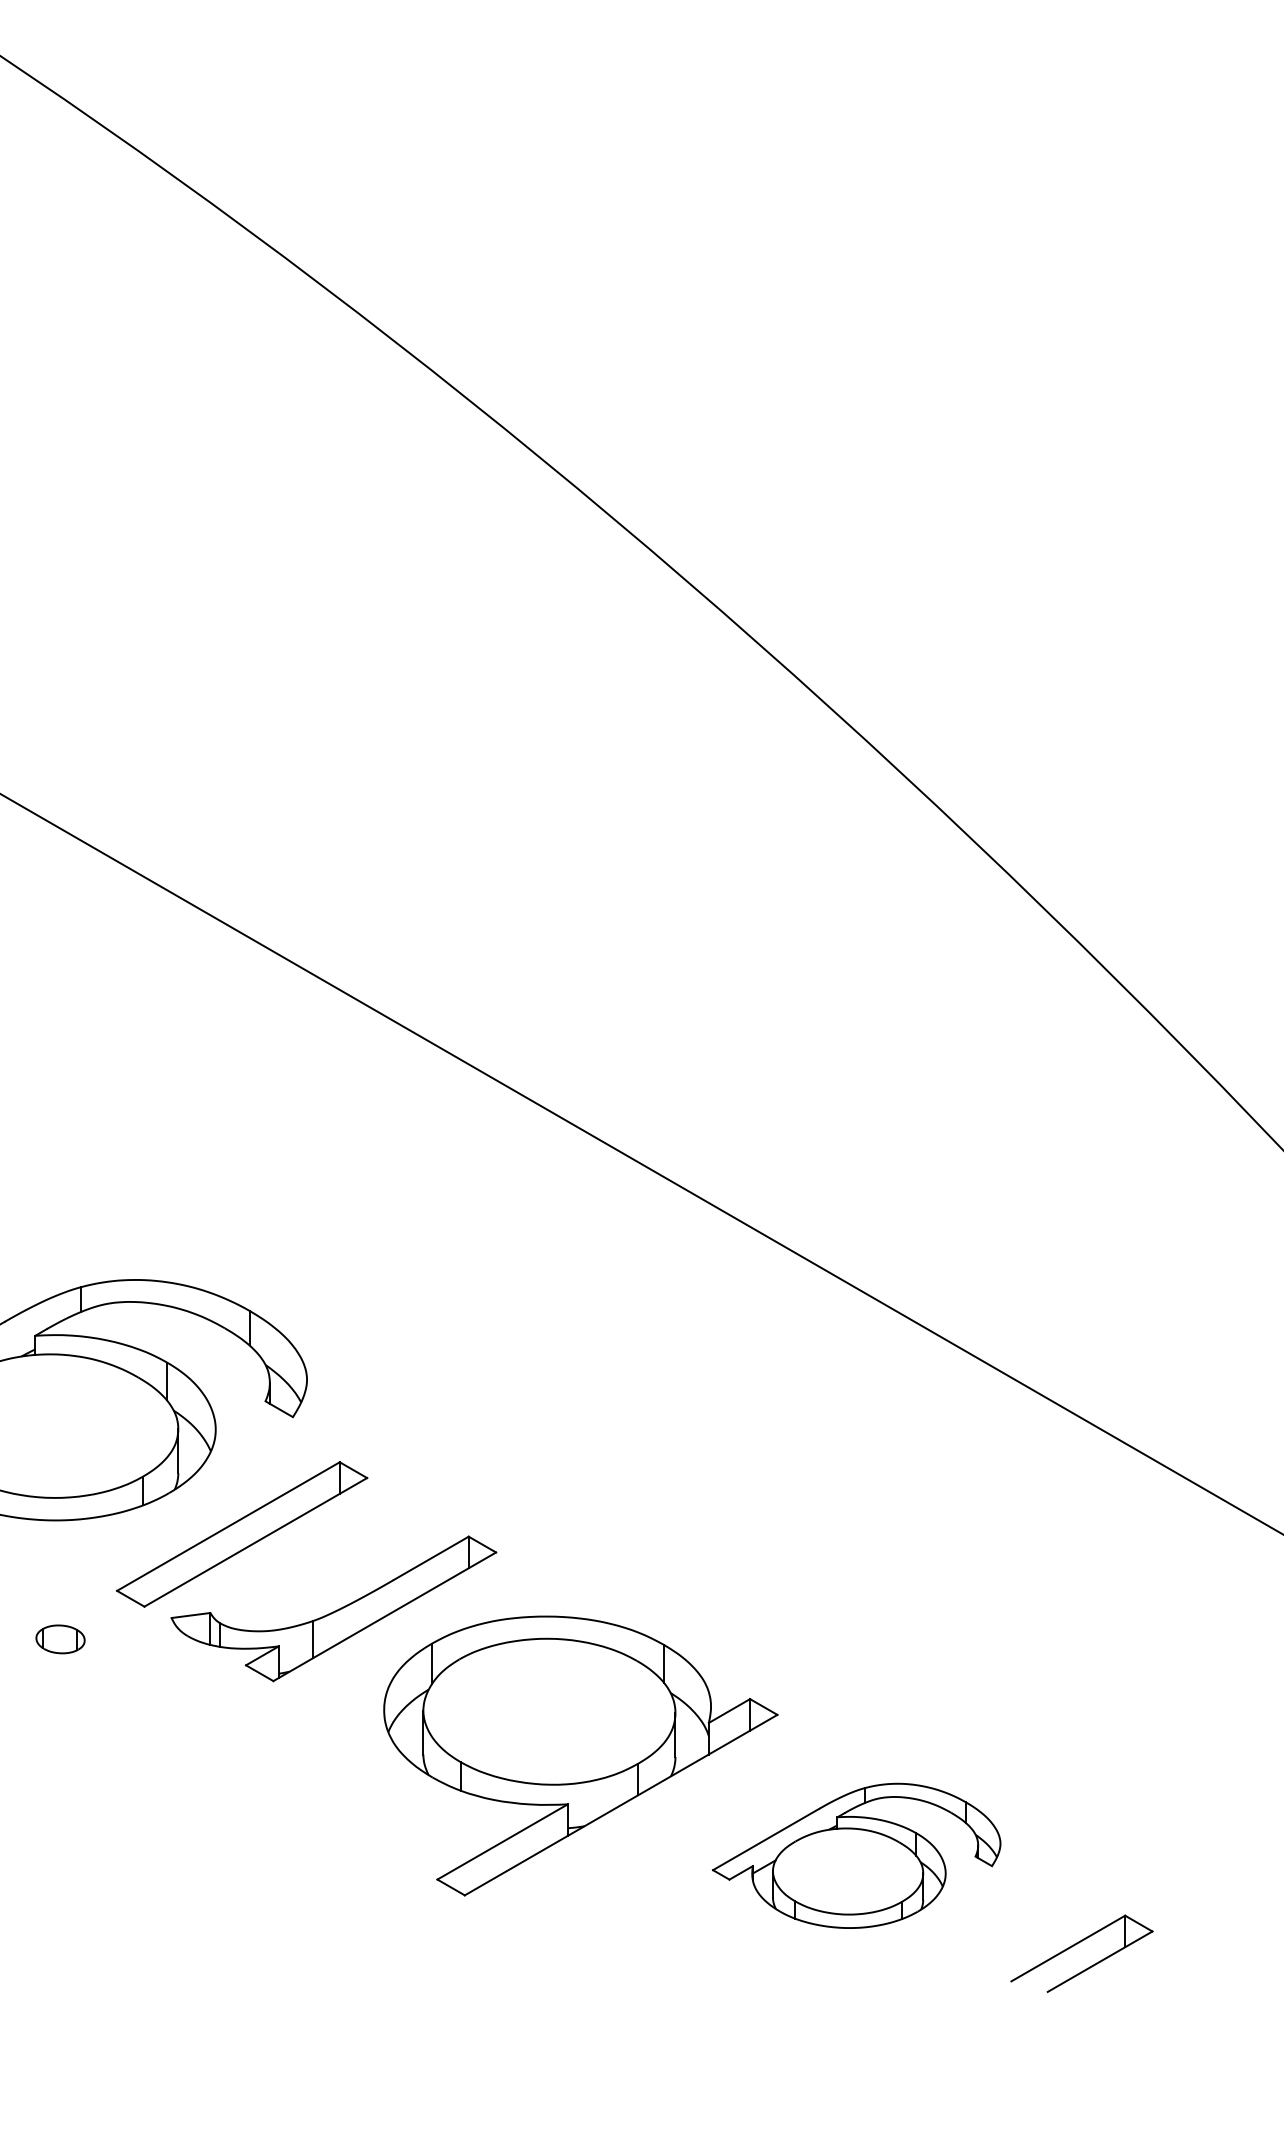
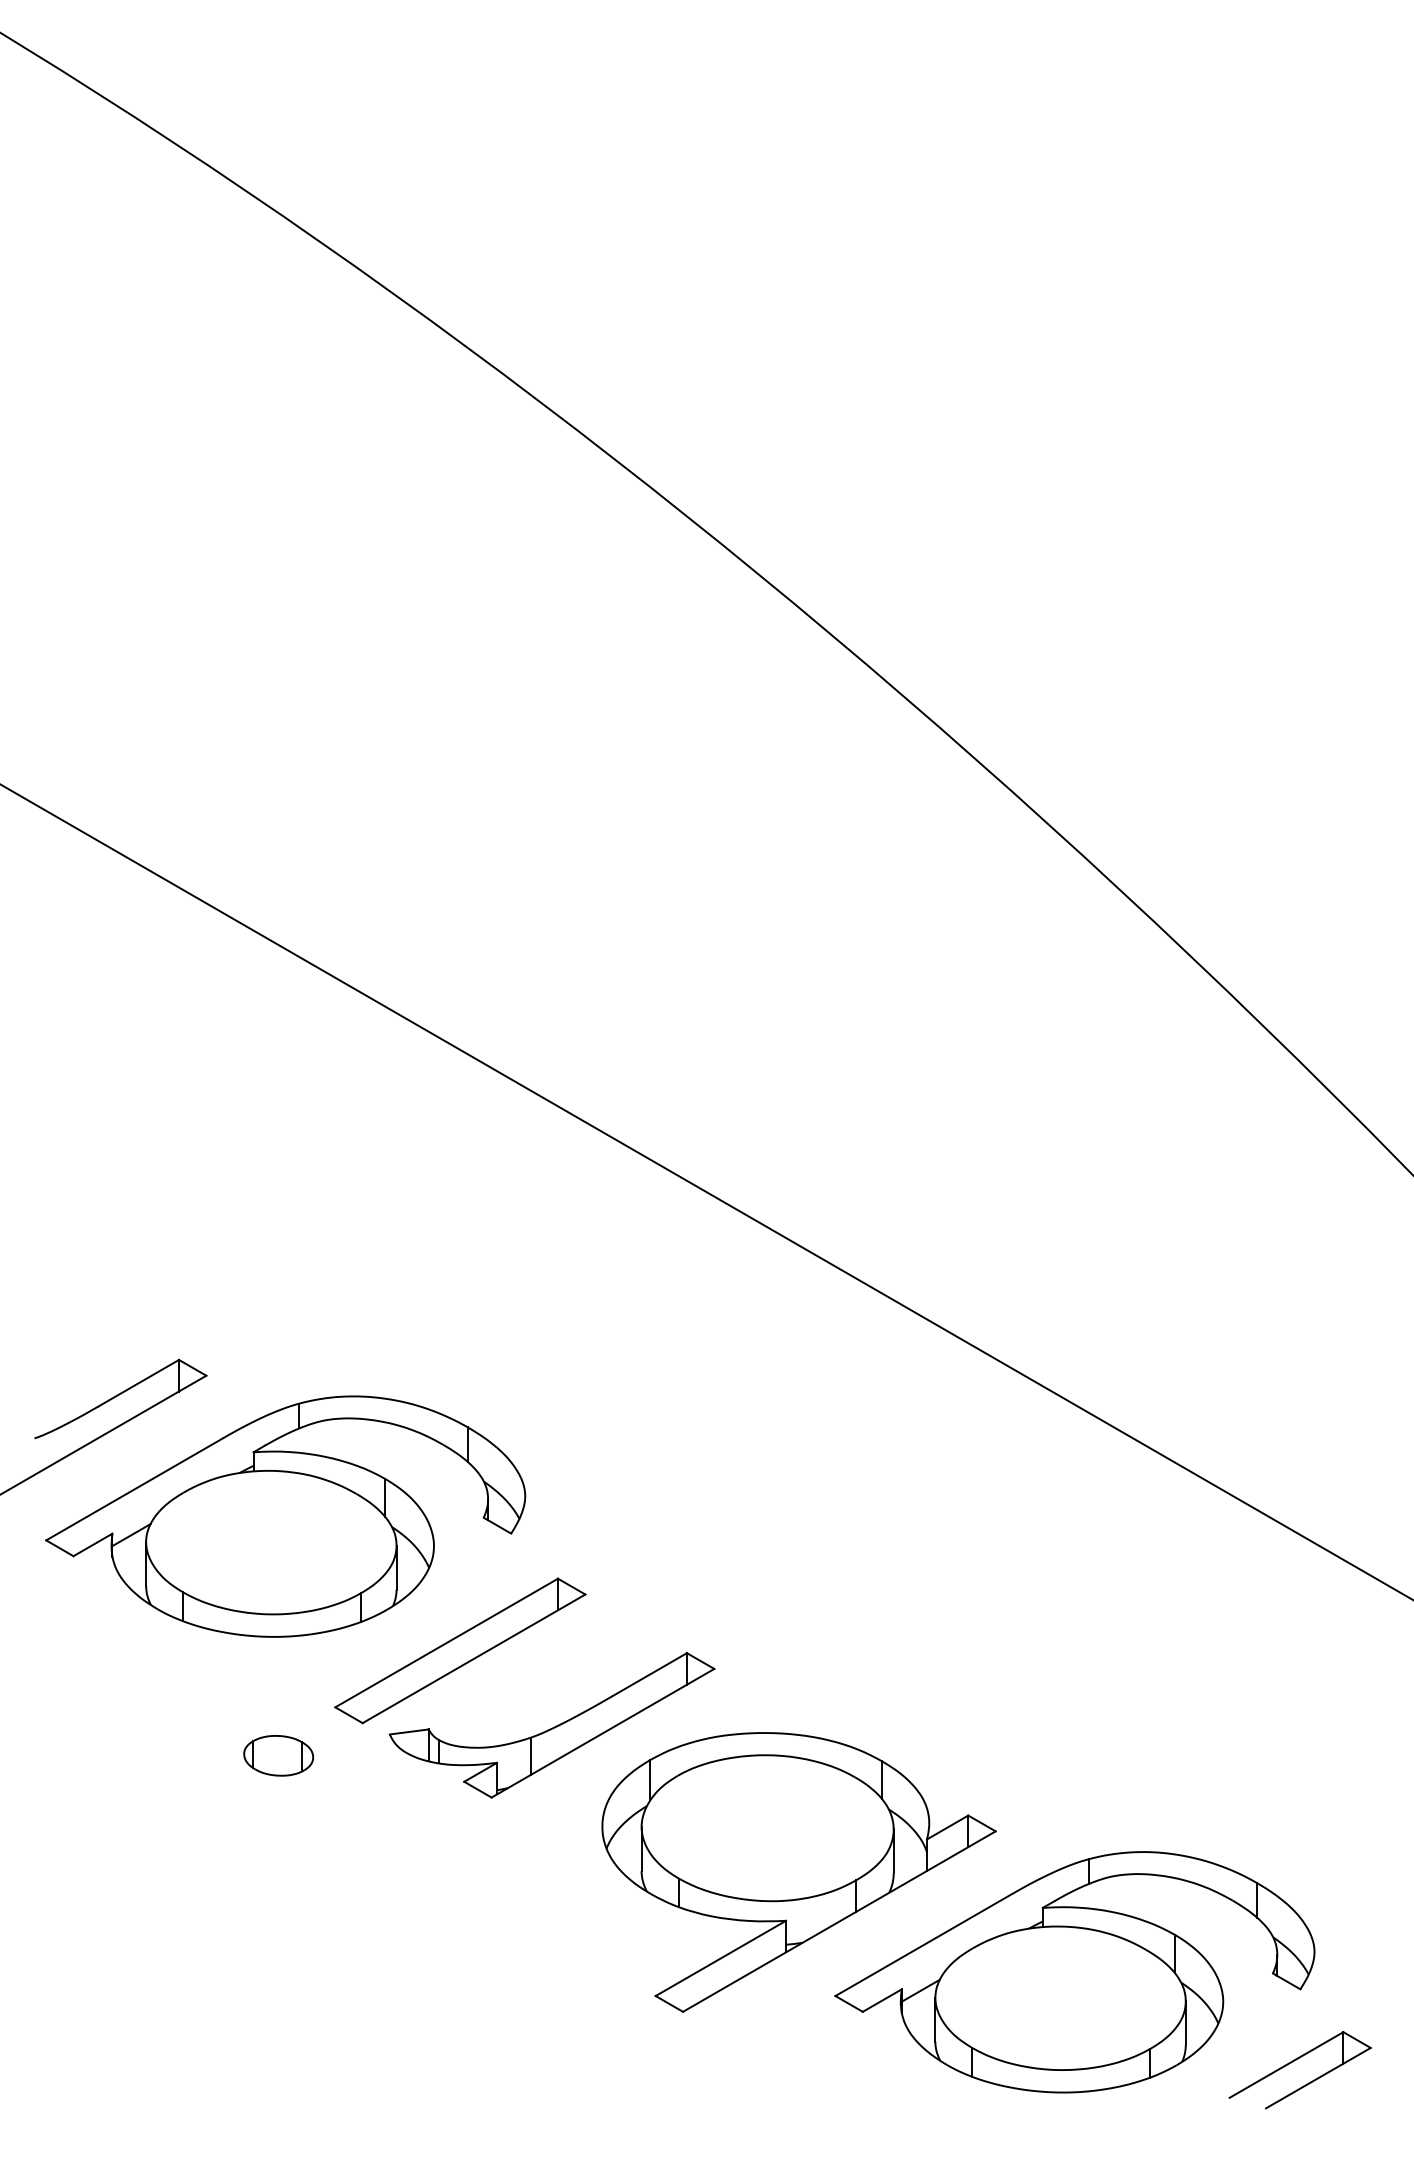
part: (60, 1639) -> (278, 1755), size x1.43
part: (856, 1856) -> (1074, 1972), size x1.67

